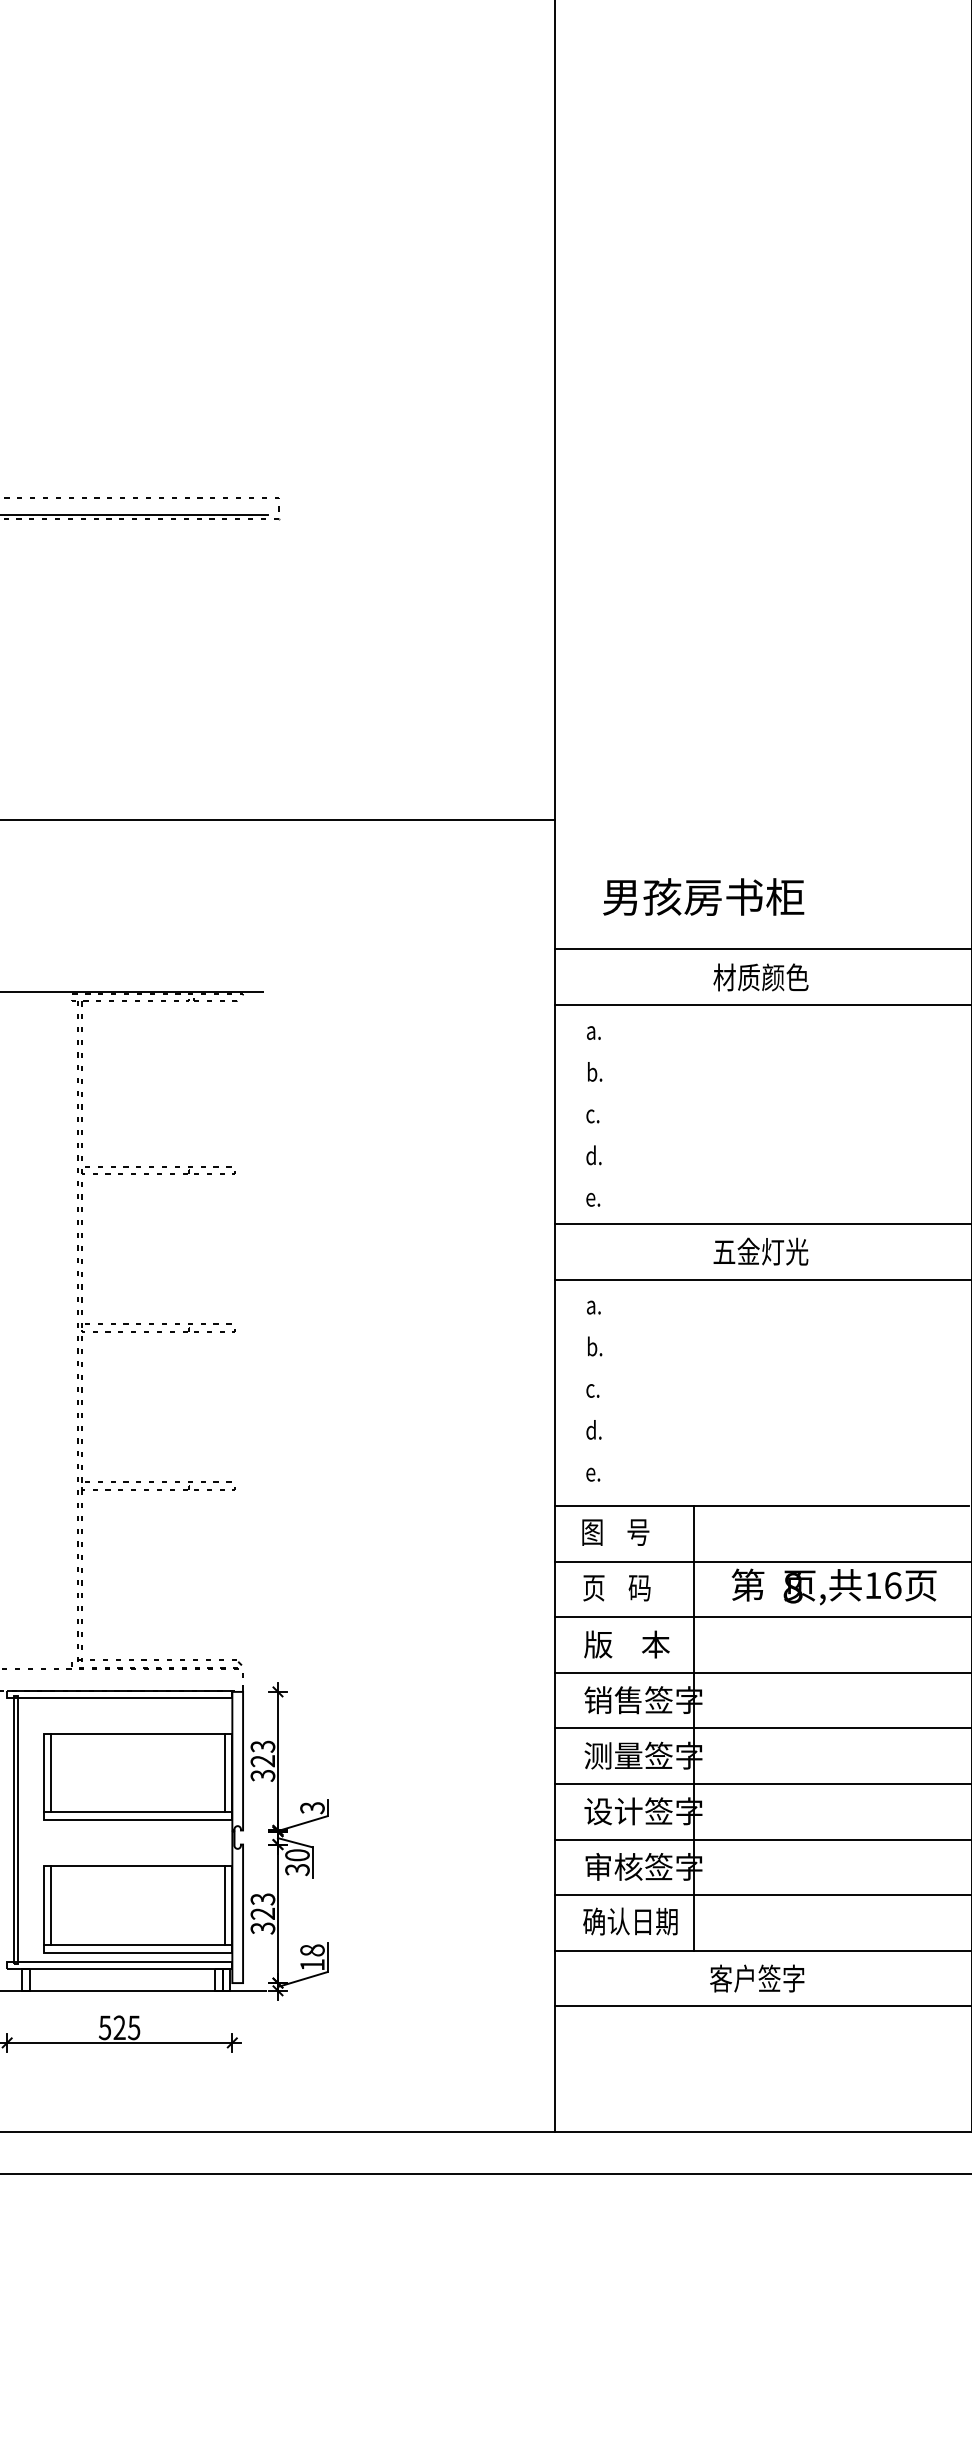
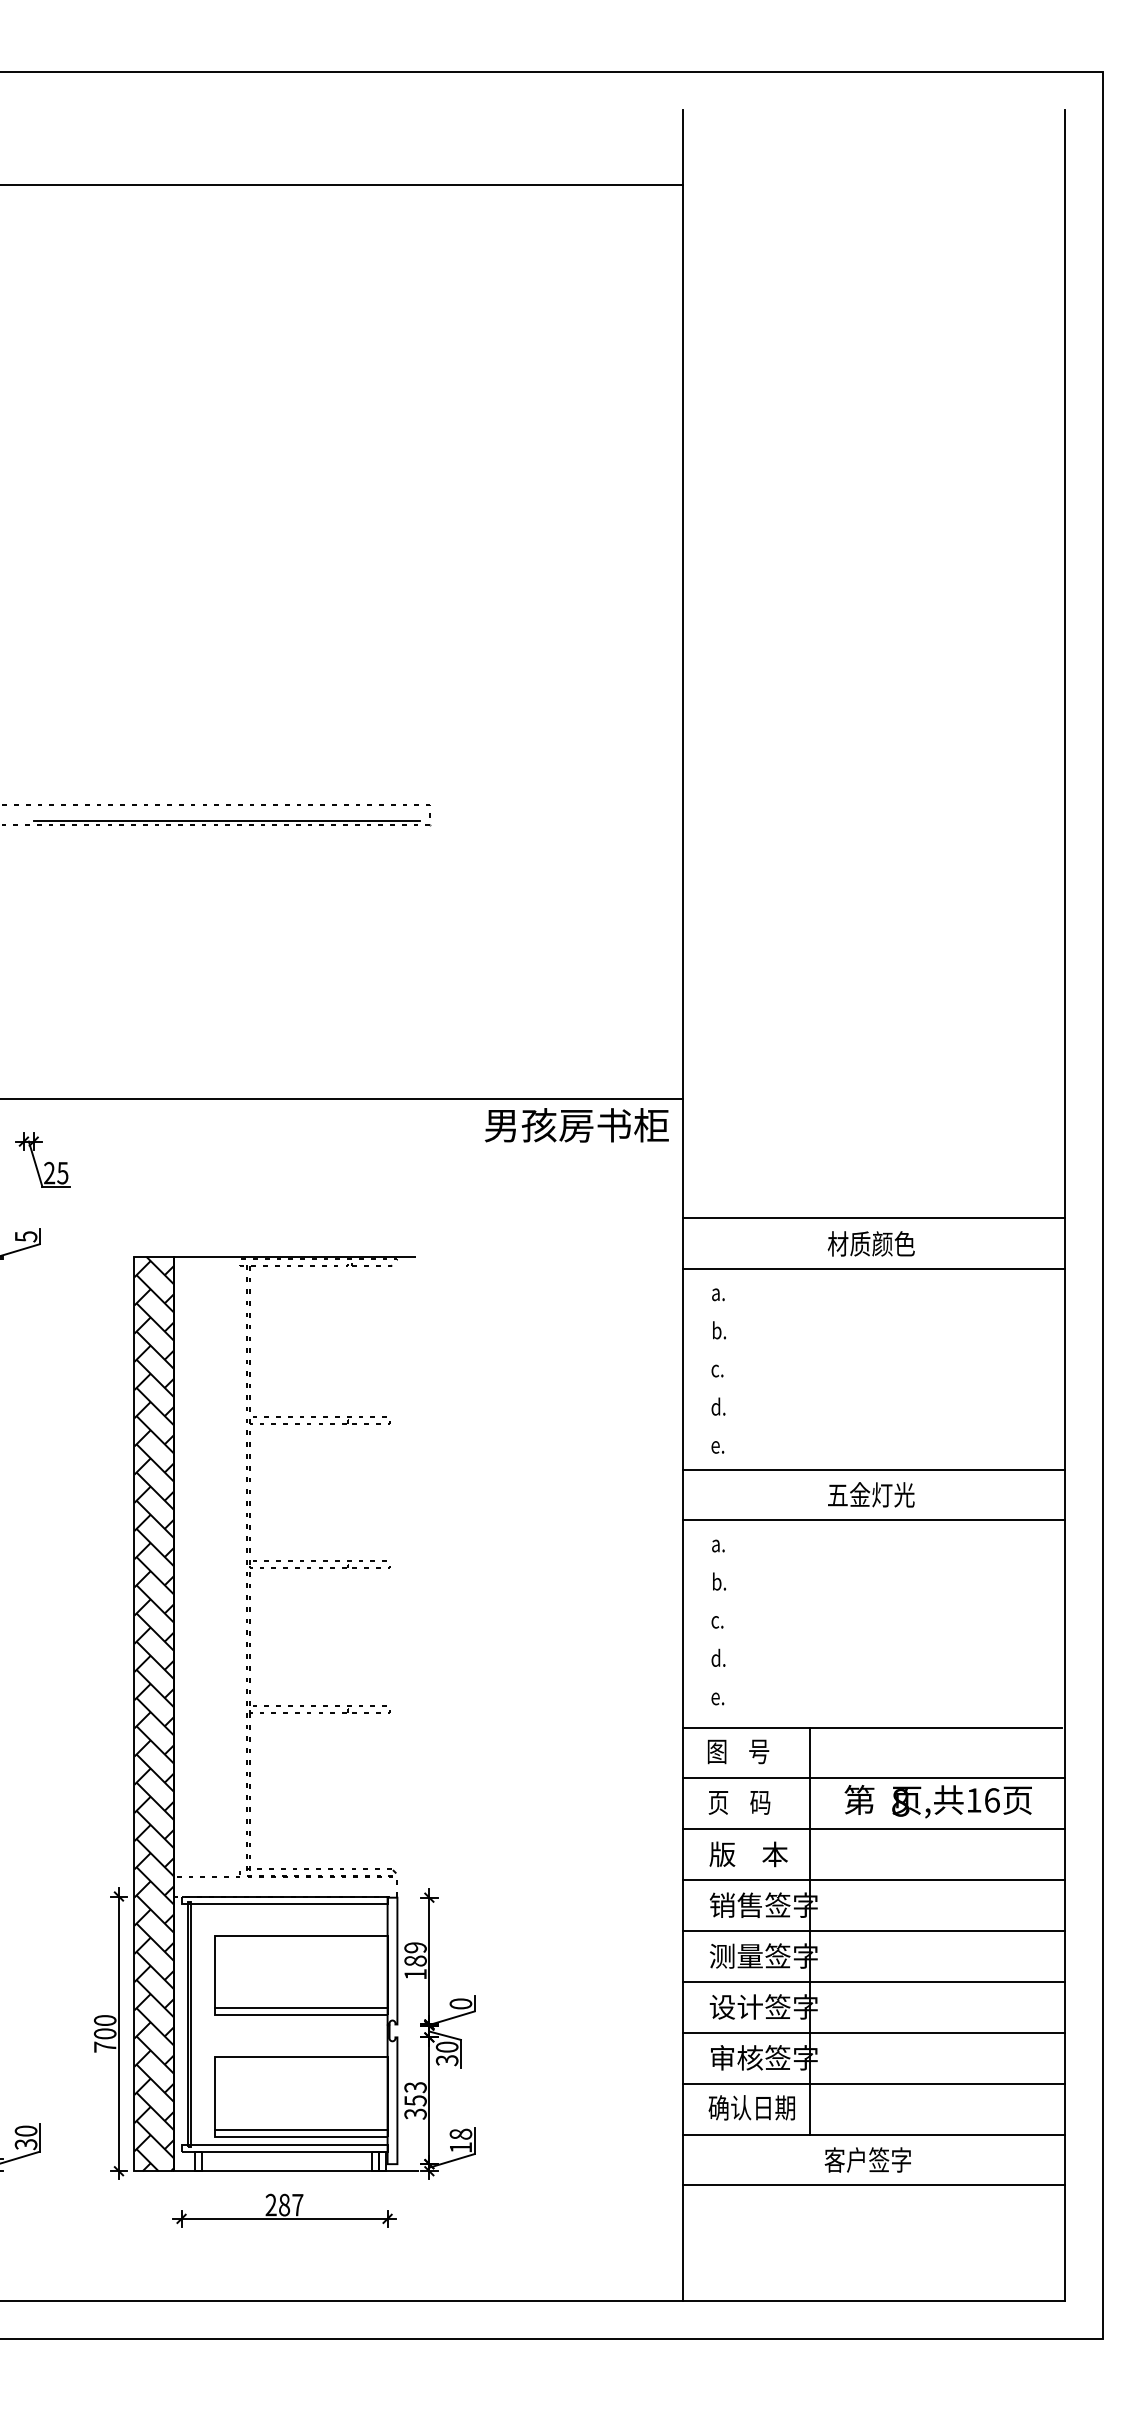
text: (703, 897) -> (576, 1125), moved
text: (262, 1761) -> (415, 1961), 323 -> 189
line: (50, 1772) -> (221, 1971), removed
line: (224, 1772) -> (380, 1971), removed
text: (312, 1807) -> (460, 2003), 3 -> 0
line: (50, 1905) -> (221, 2093), removed
line: (224, 1905) -> (380, 2093), removed
text: (262, 1913) -> (415, 2100), 323 -> 353
text: (119, 2027) -> (284, 2204), 525 -> 287

